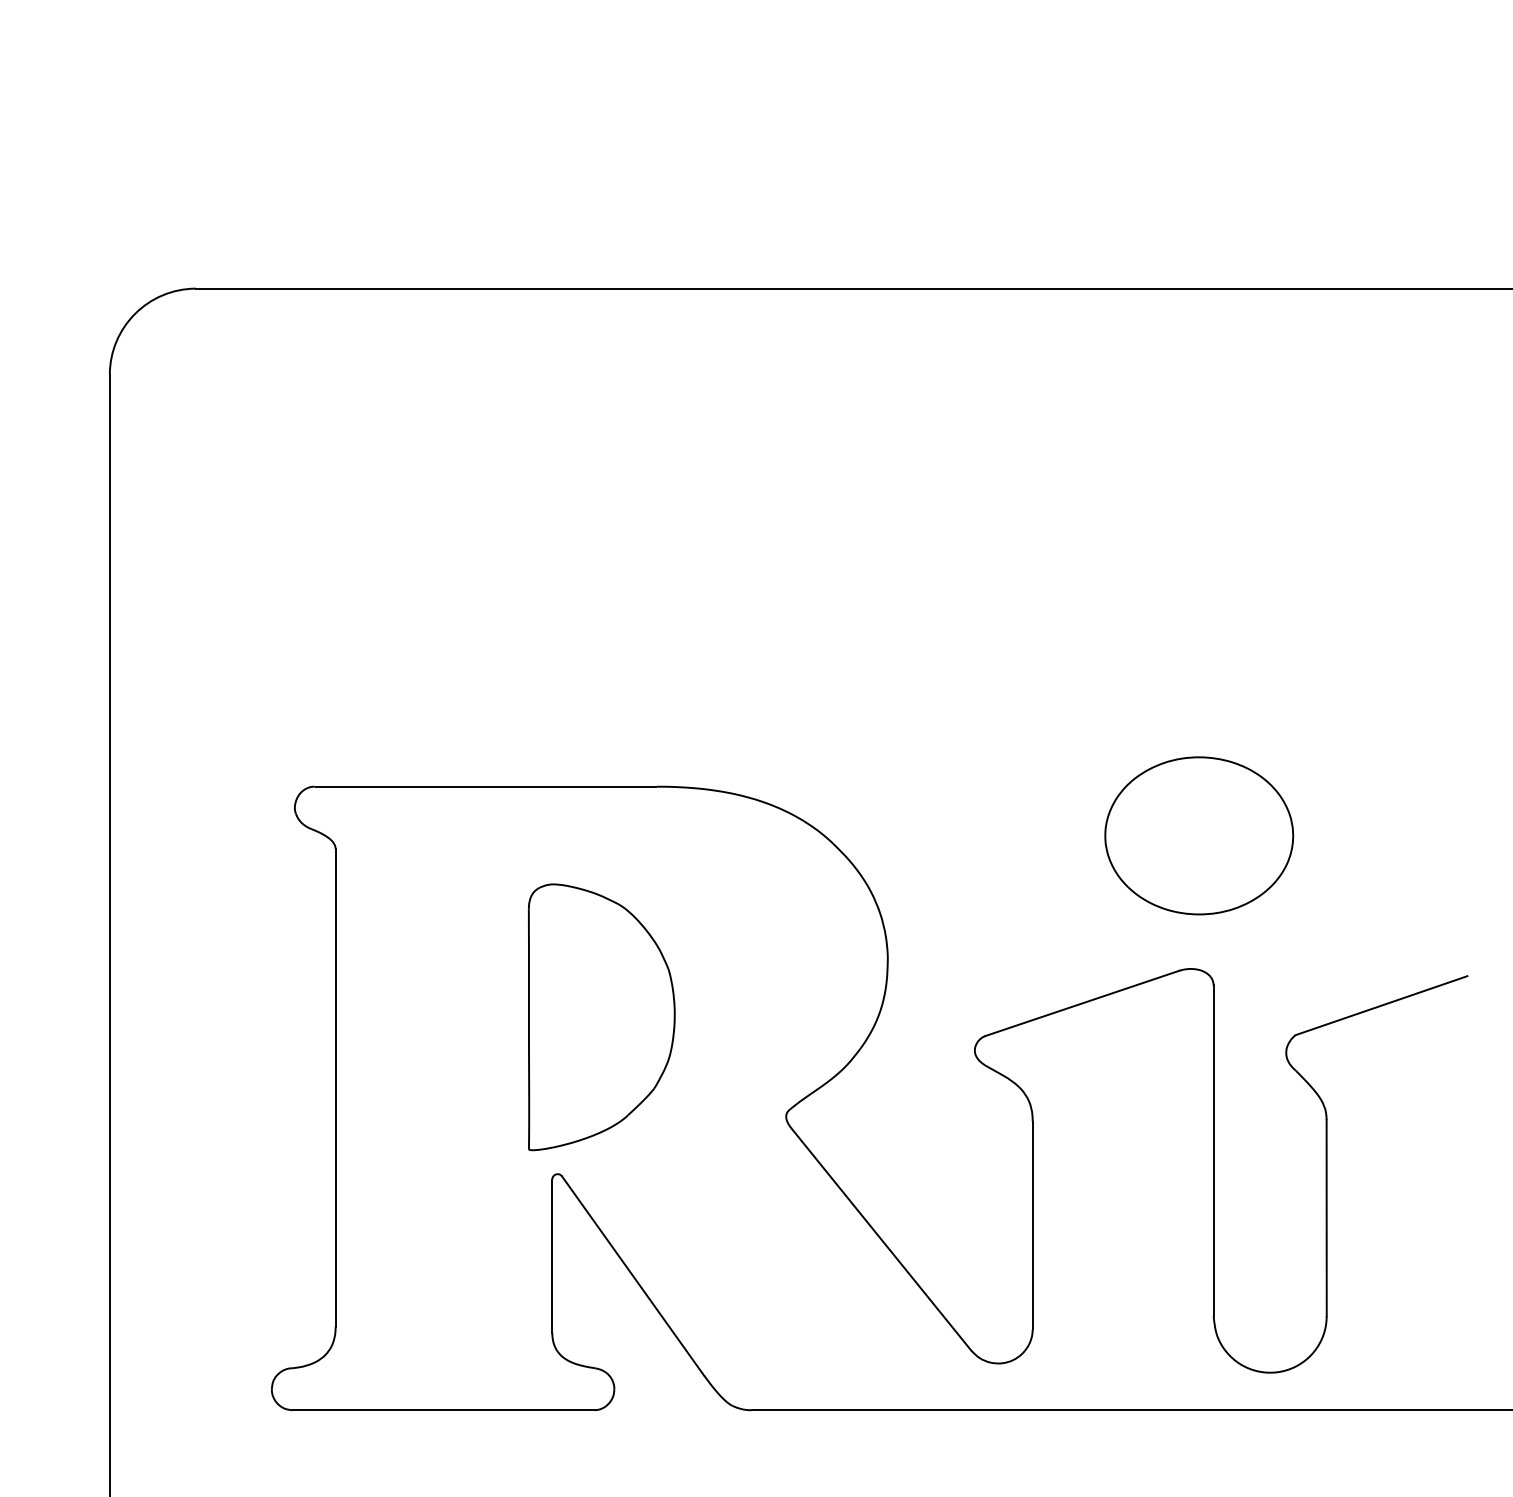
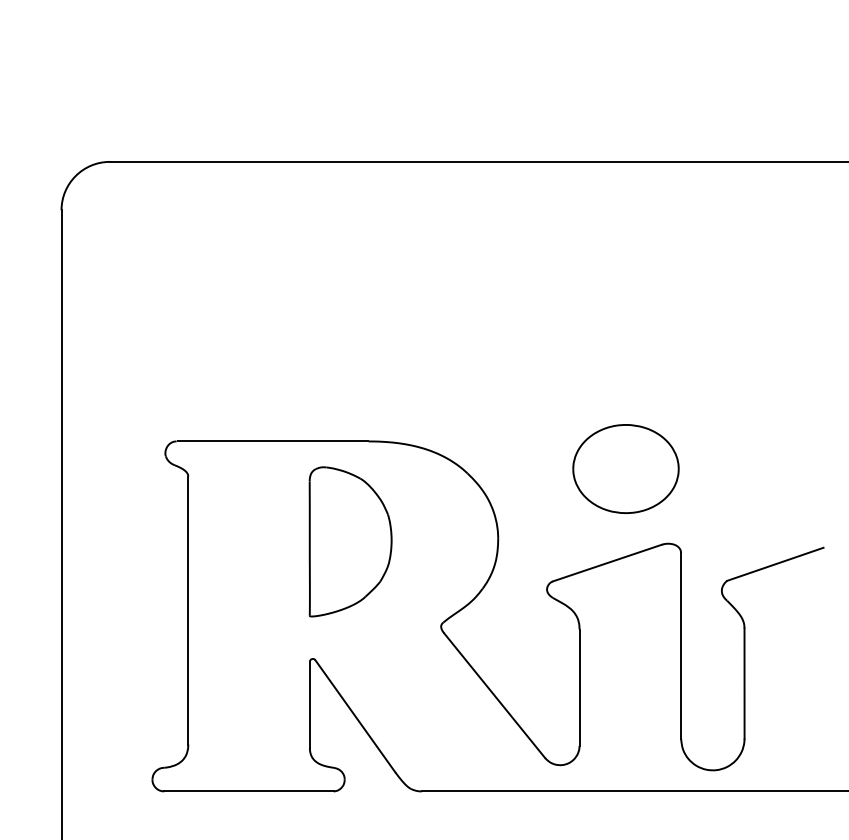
part: (1198, 834) -> (625, 468), moved
part: (601, 1016) -> (350, 541), moved

